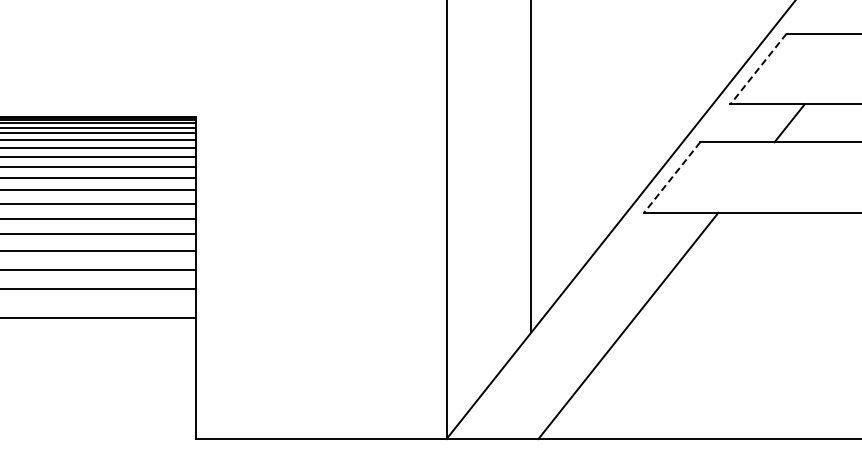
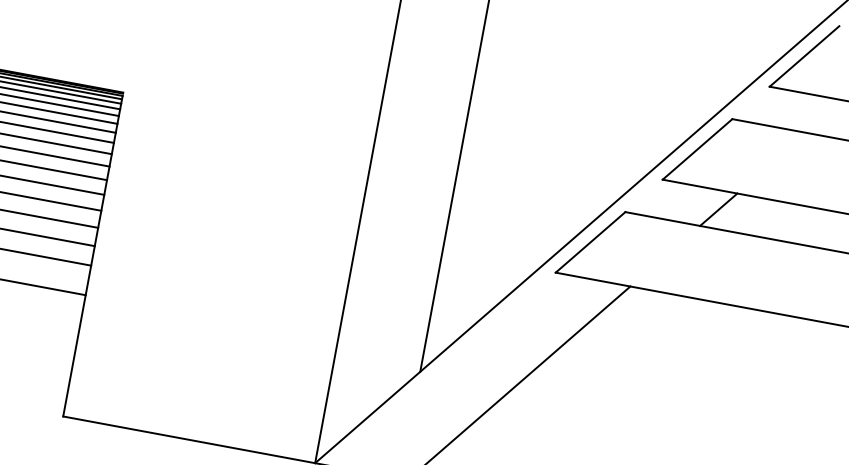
line: (758, 69) -> (697, 149), dashed -> solid
line: (671, 177) -> (589, 242), dashed -> solid

